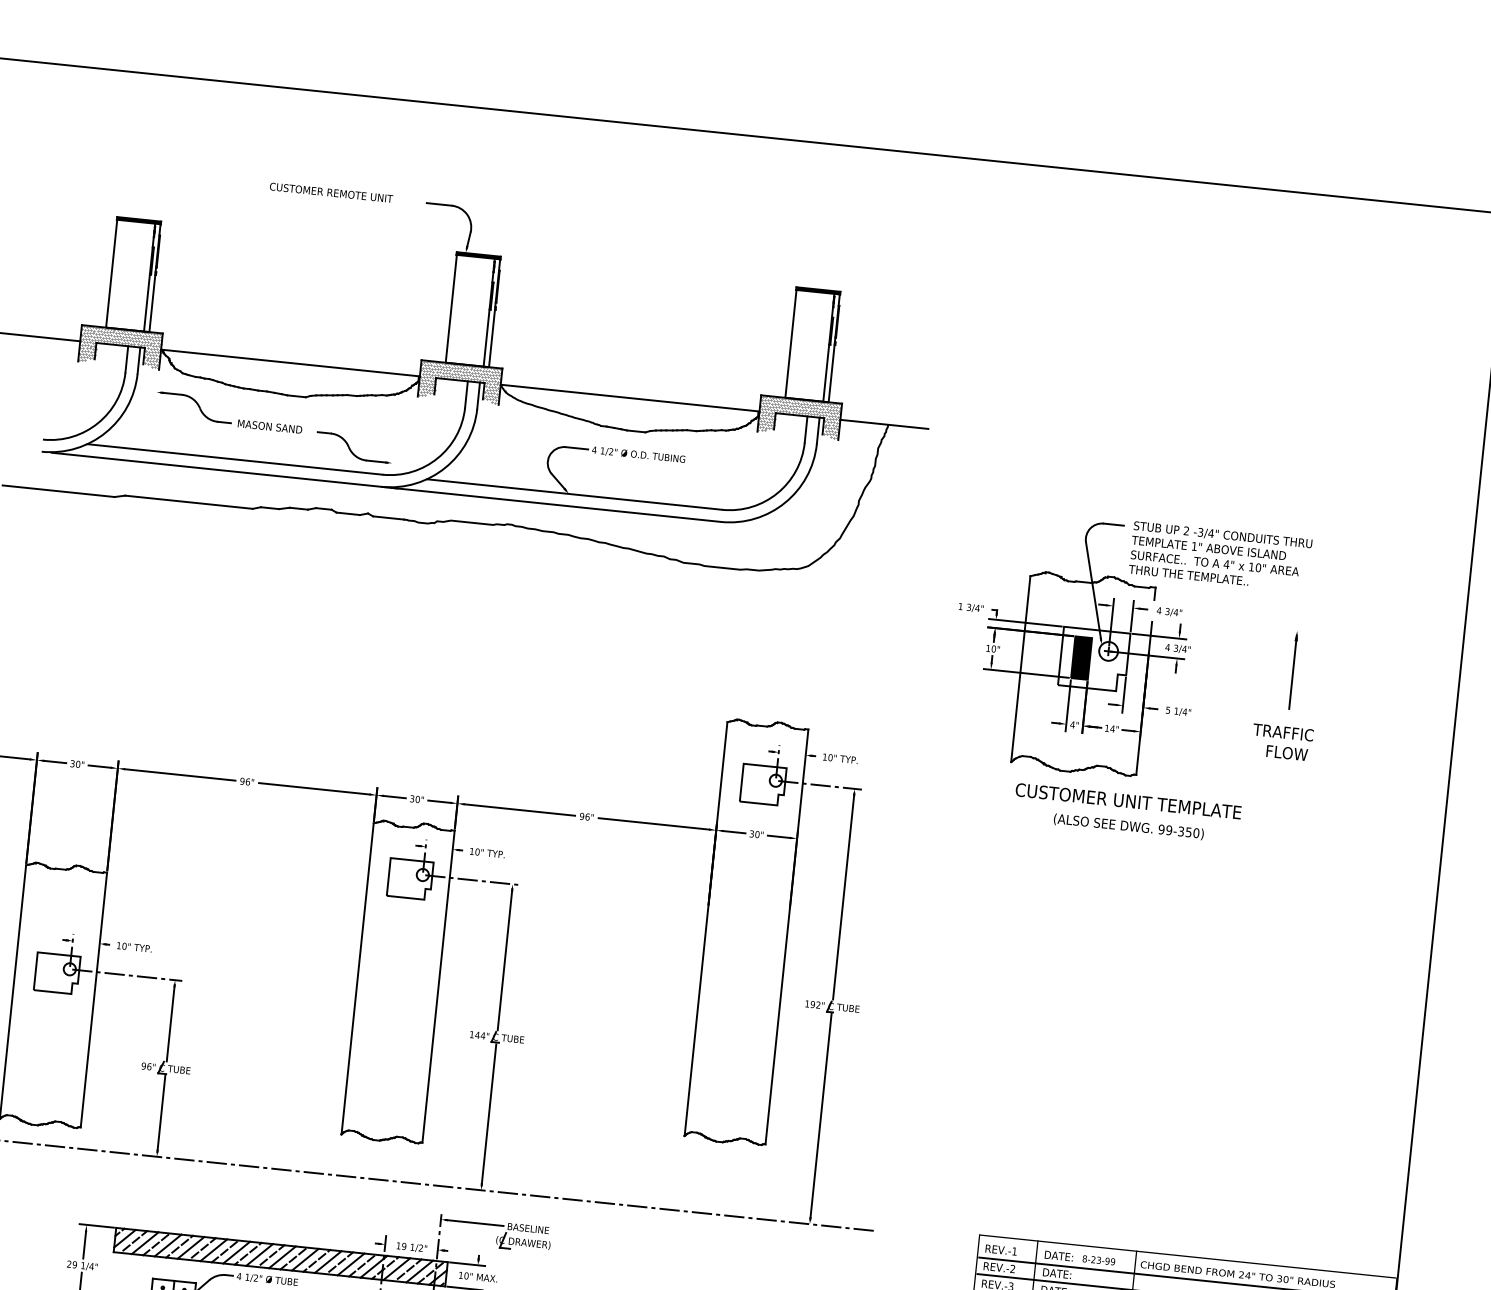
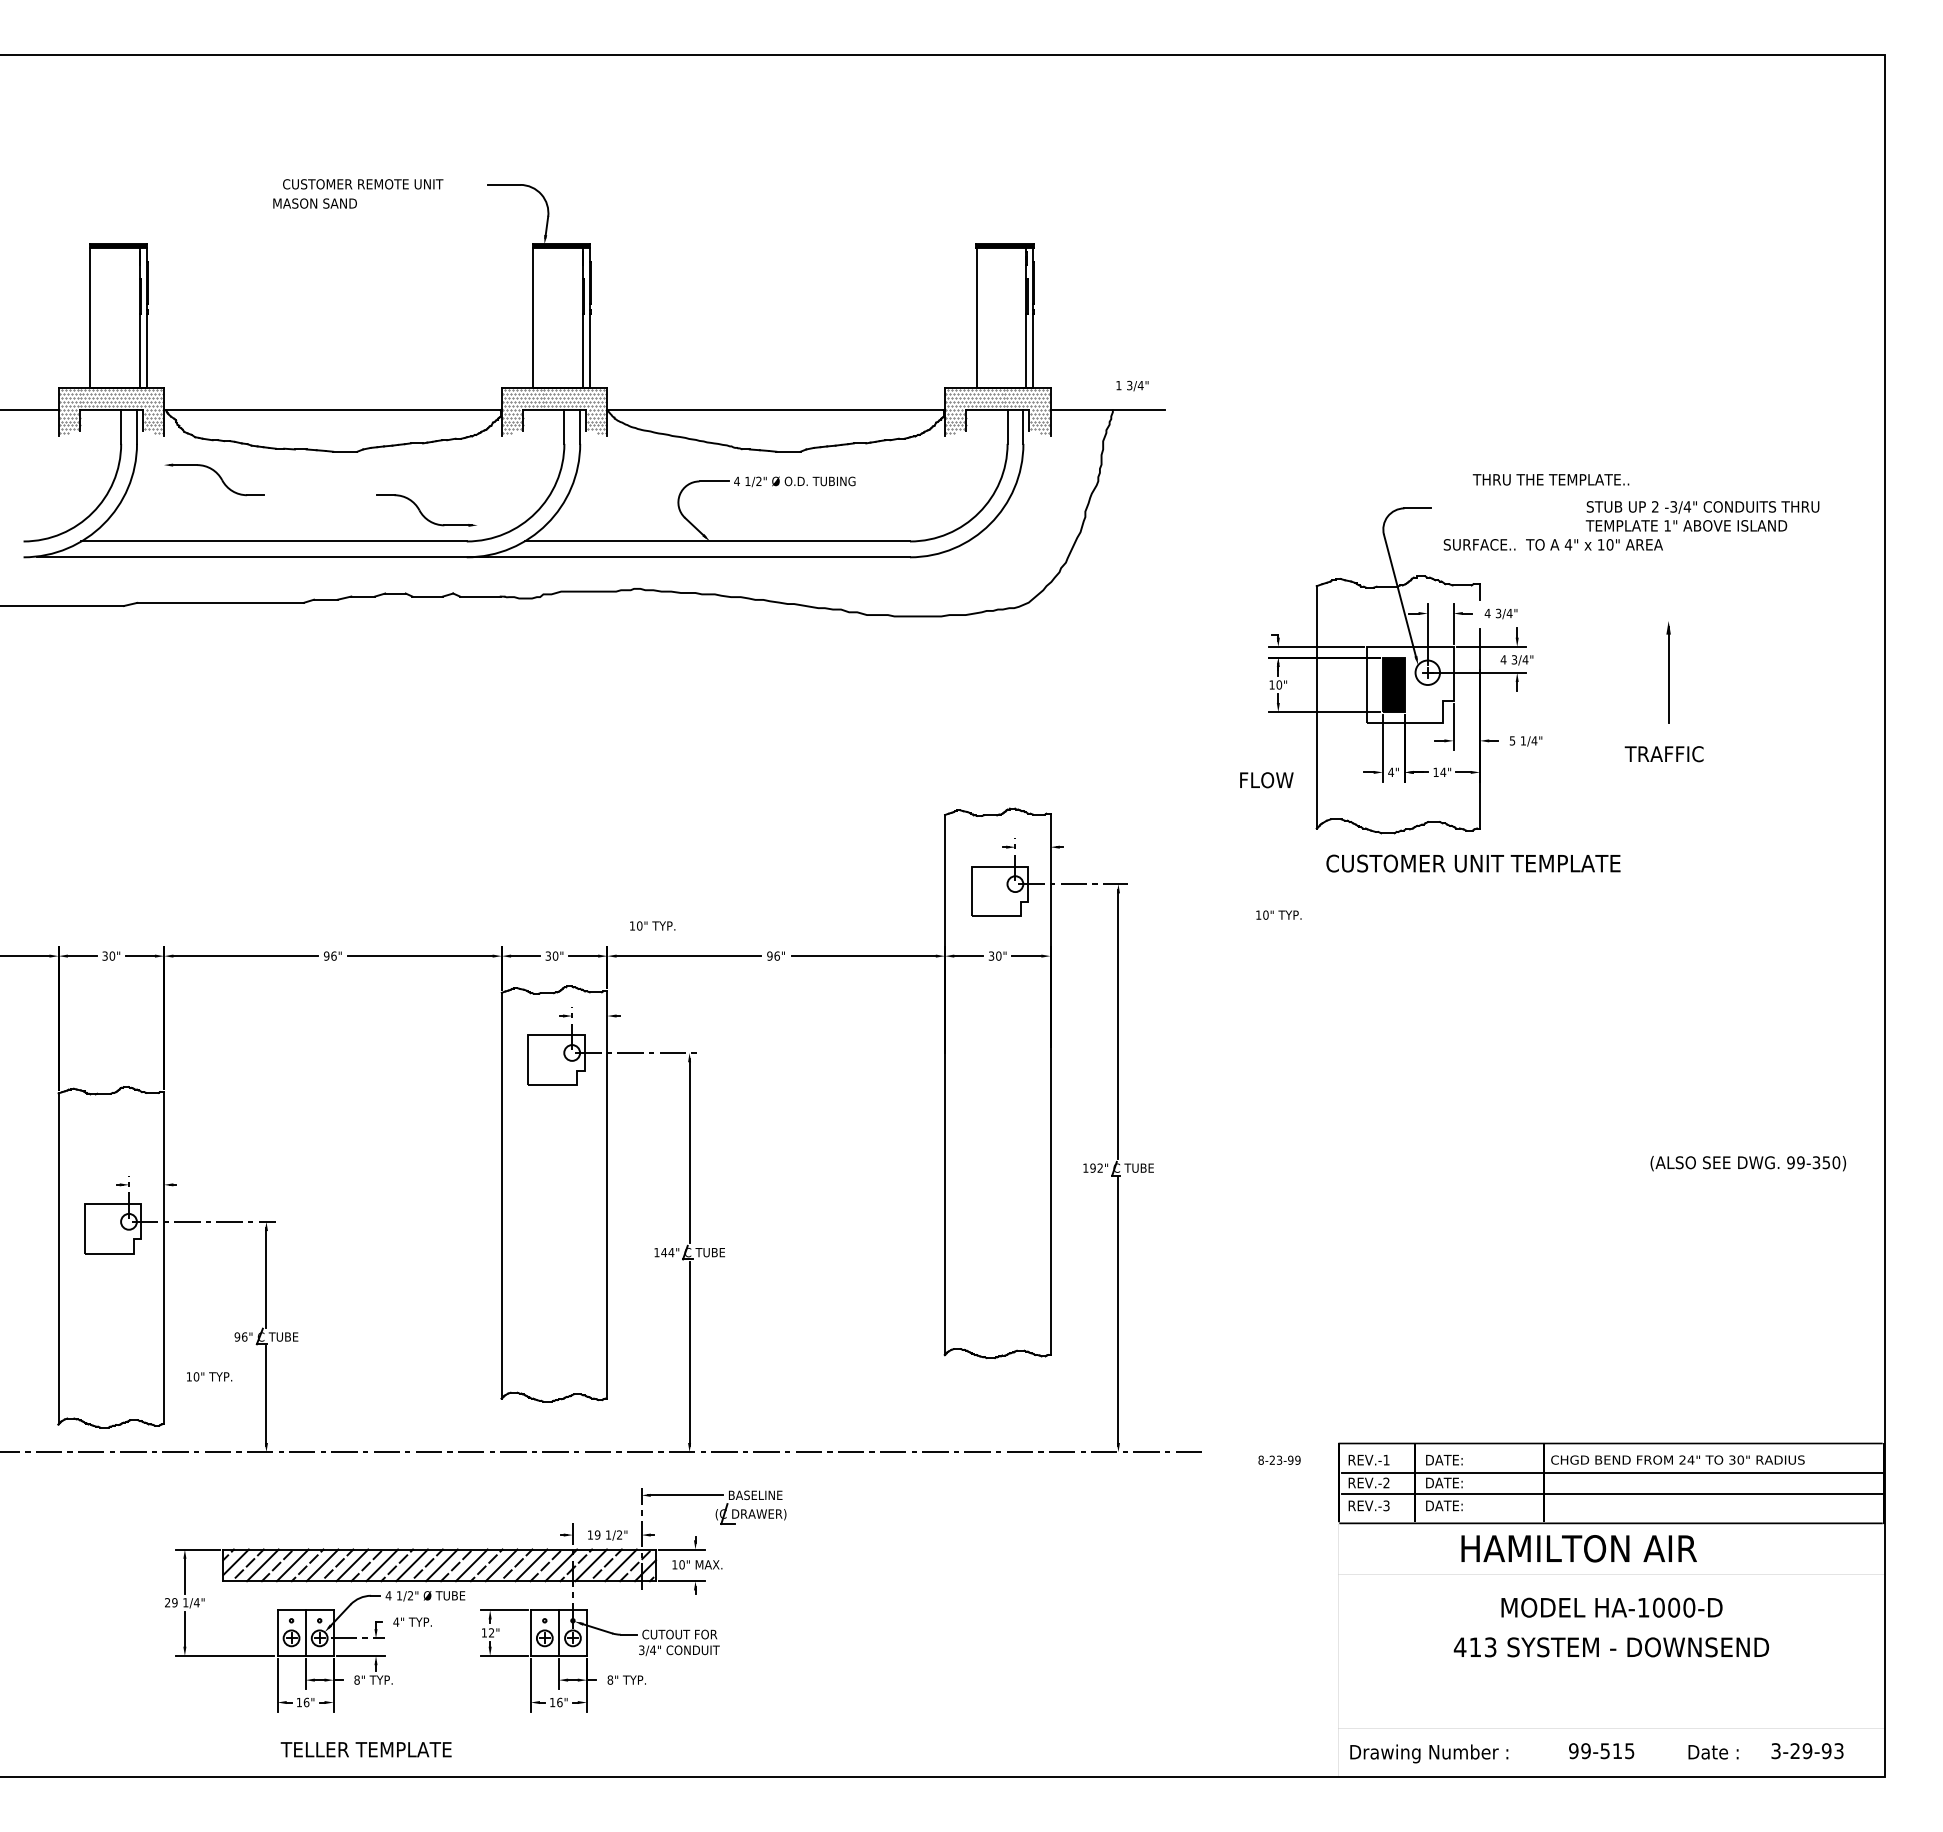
text: (269, 426) -> (314, 203), moved
text: (1221, 542) -> (1702, 516), moved
text: (1188, 575) -> (1550, 479), moved
text: (971, 607) -> (1132, 385), moved
text: (1286, 753) -> (1266, 780), moved
text: (840, 758) -> (1278, 914), moved
text: (1129, 826) -> (1748, 1163), moved
text: (487, 852) -> (652, 925), moved
text: (134, 947) -> (209, 1376), moved
text: (1098, 1259) -> (1279, 1459), moved

